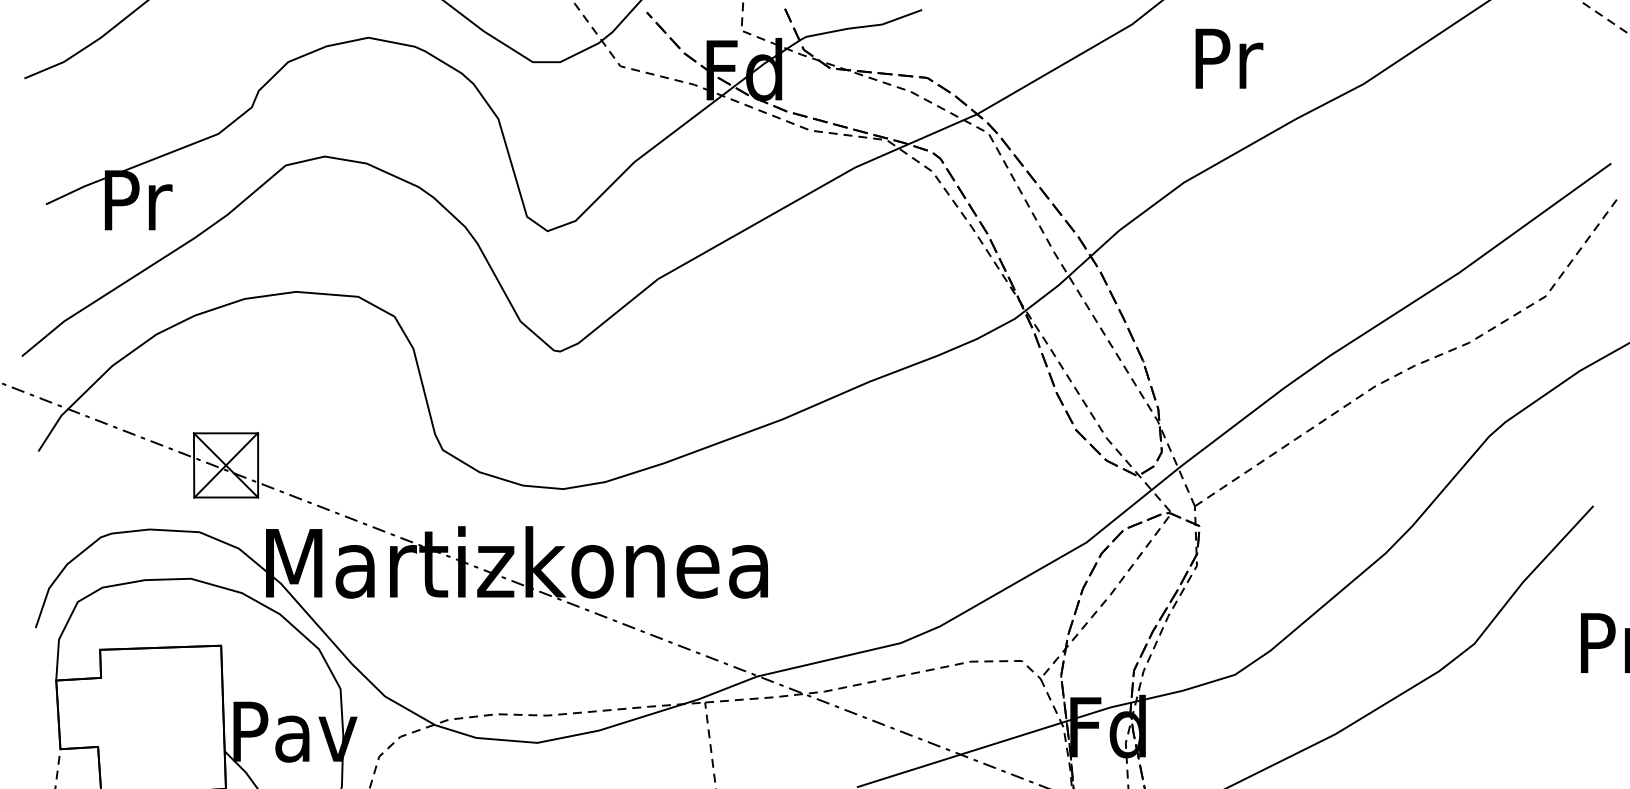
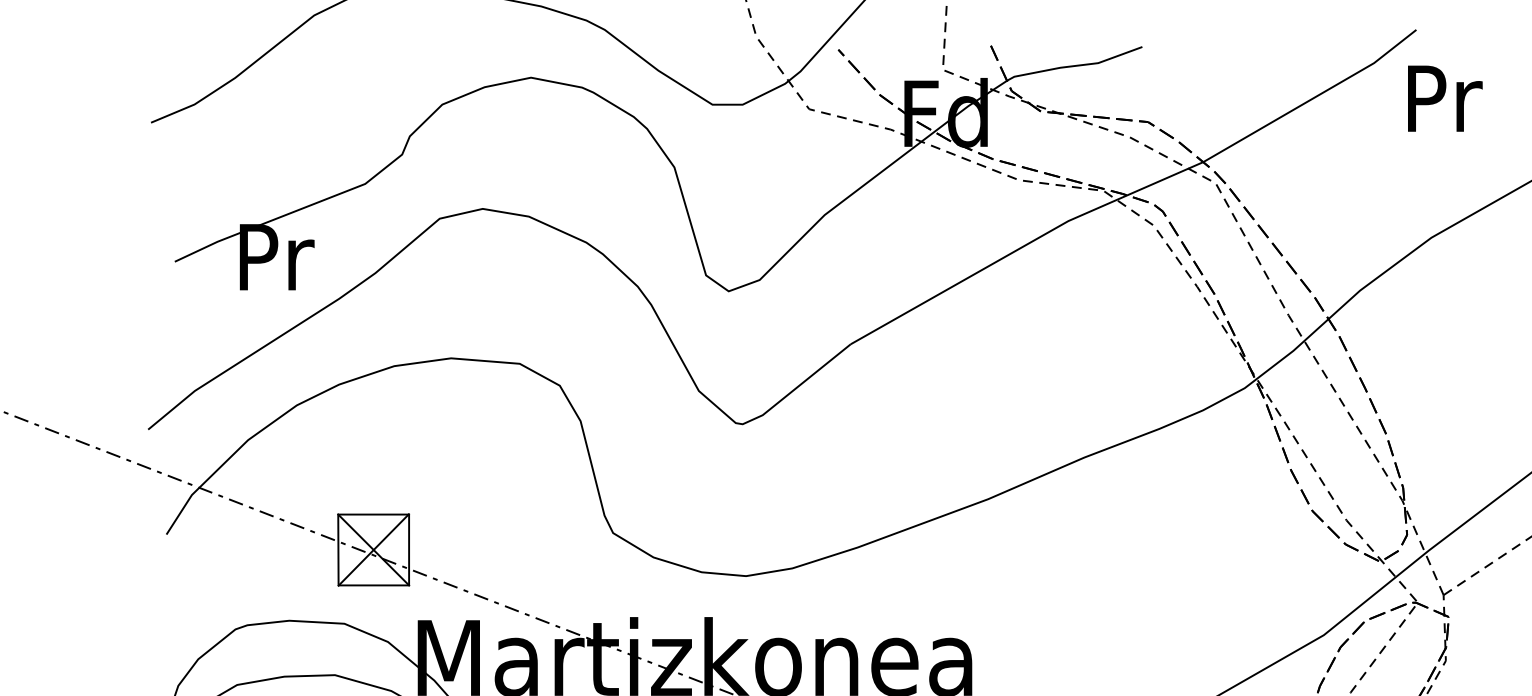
text: (1229, 58) -> (1445, 98), moved

